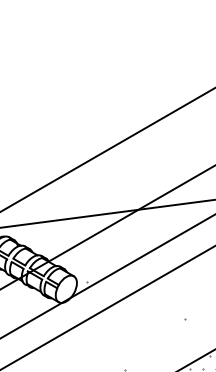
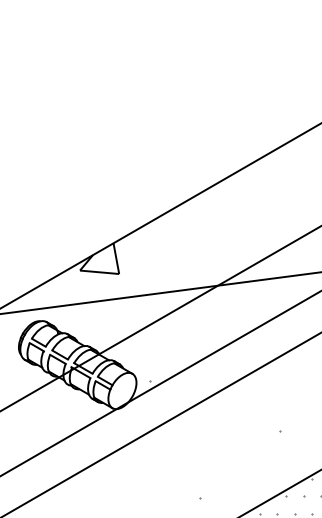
hatch: (49, 189) -> (99, 258), added

